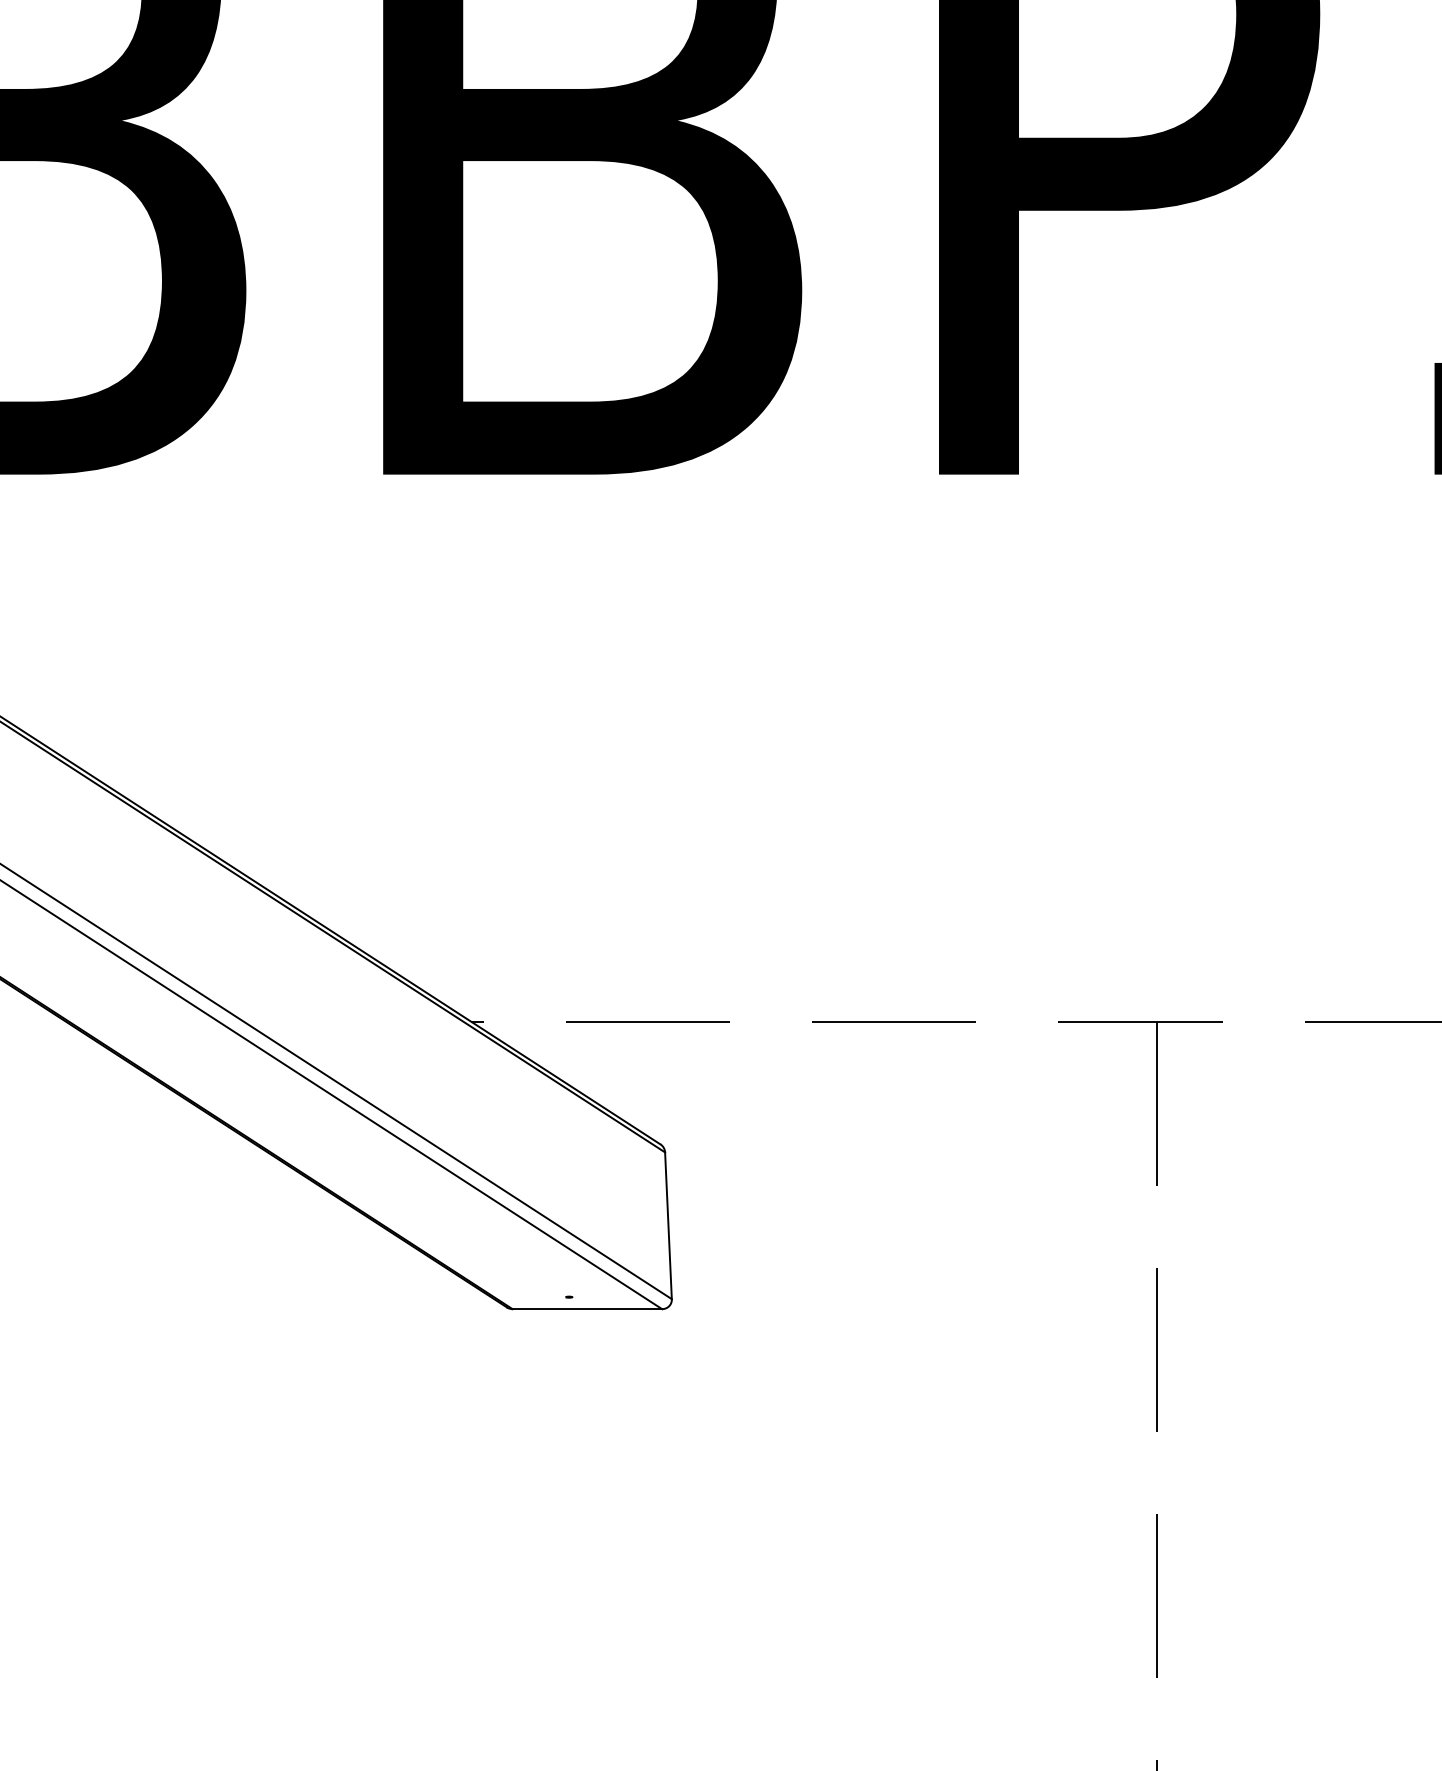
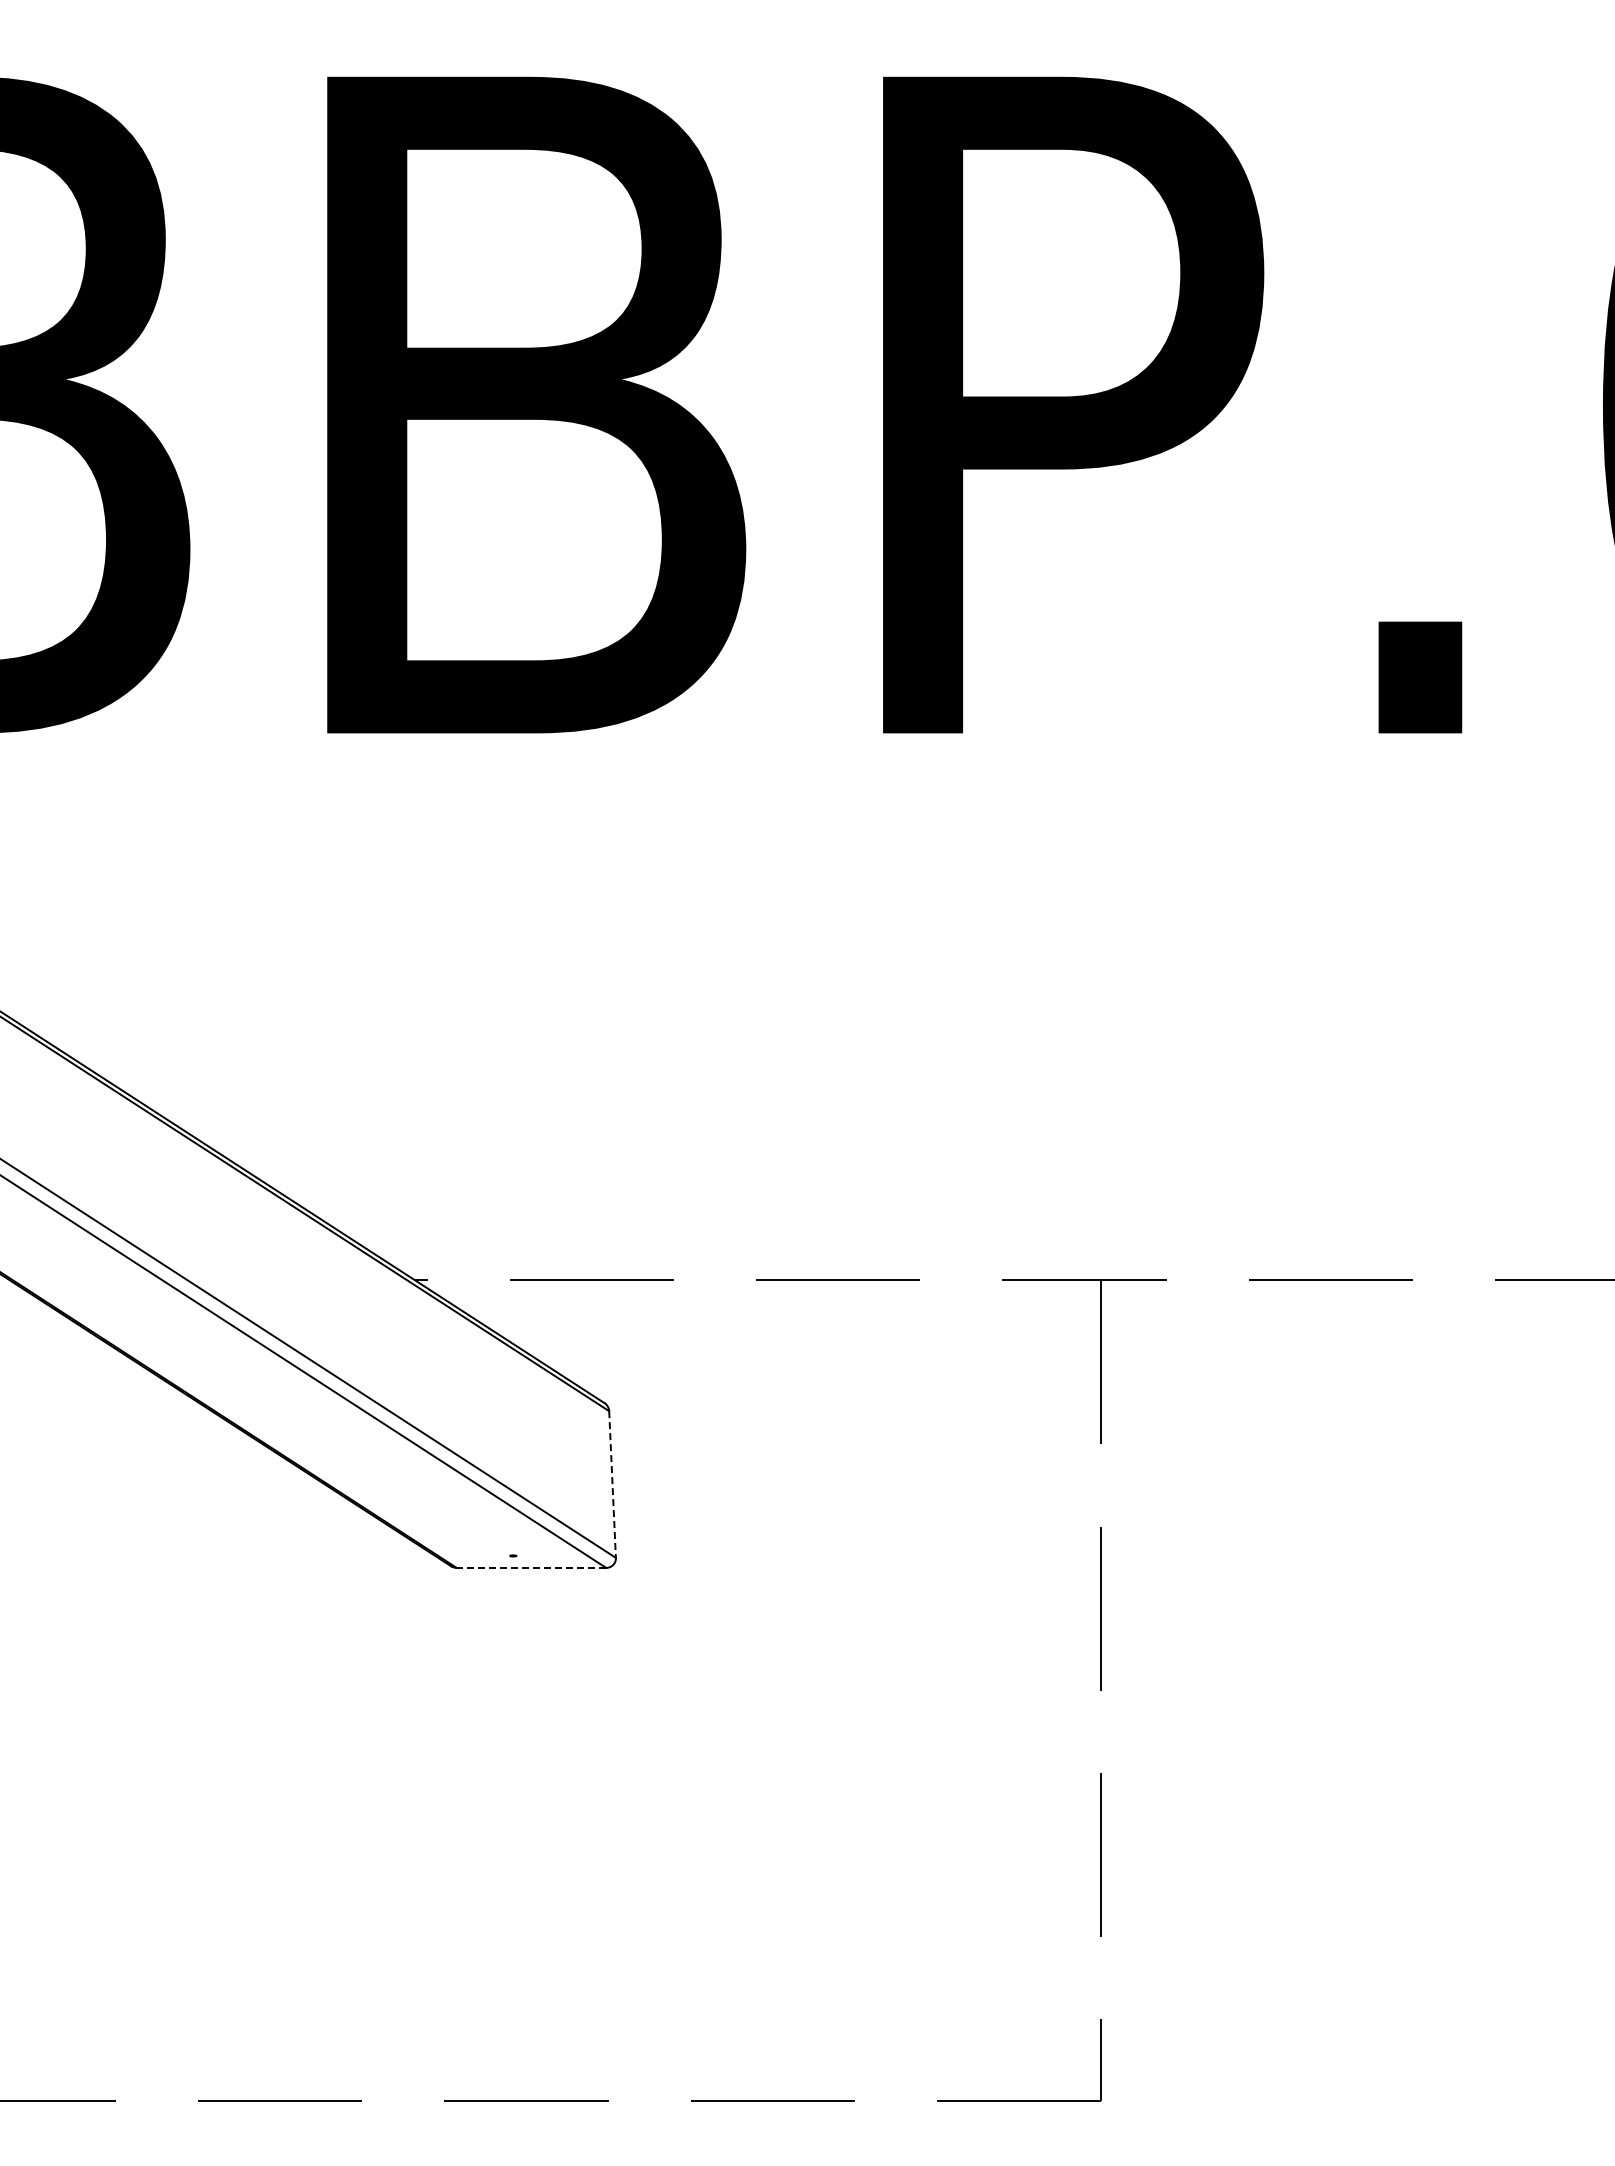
line: (668, 1226) -> (612, 1485), solid -> dashed
line: (587, 1308) -> (531, 1567), solid -> dashed

